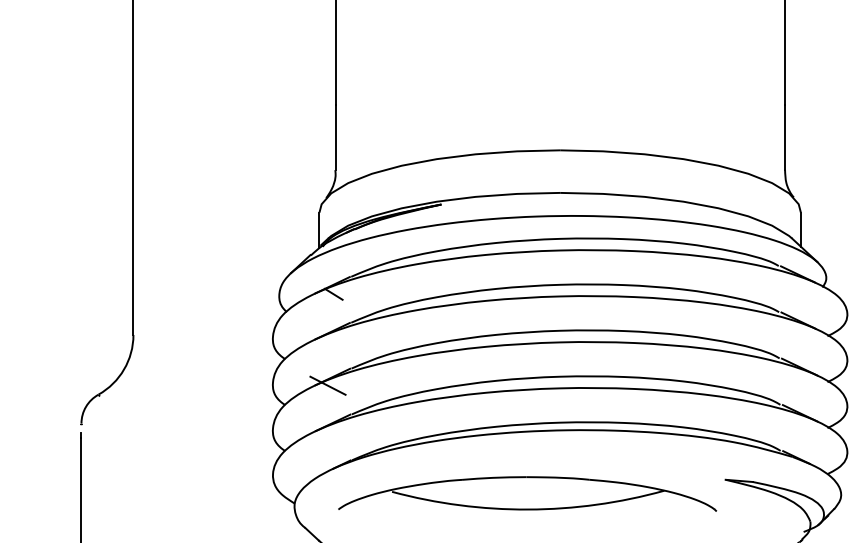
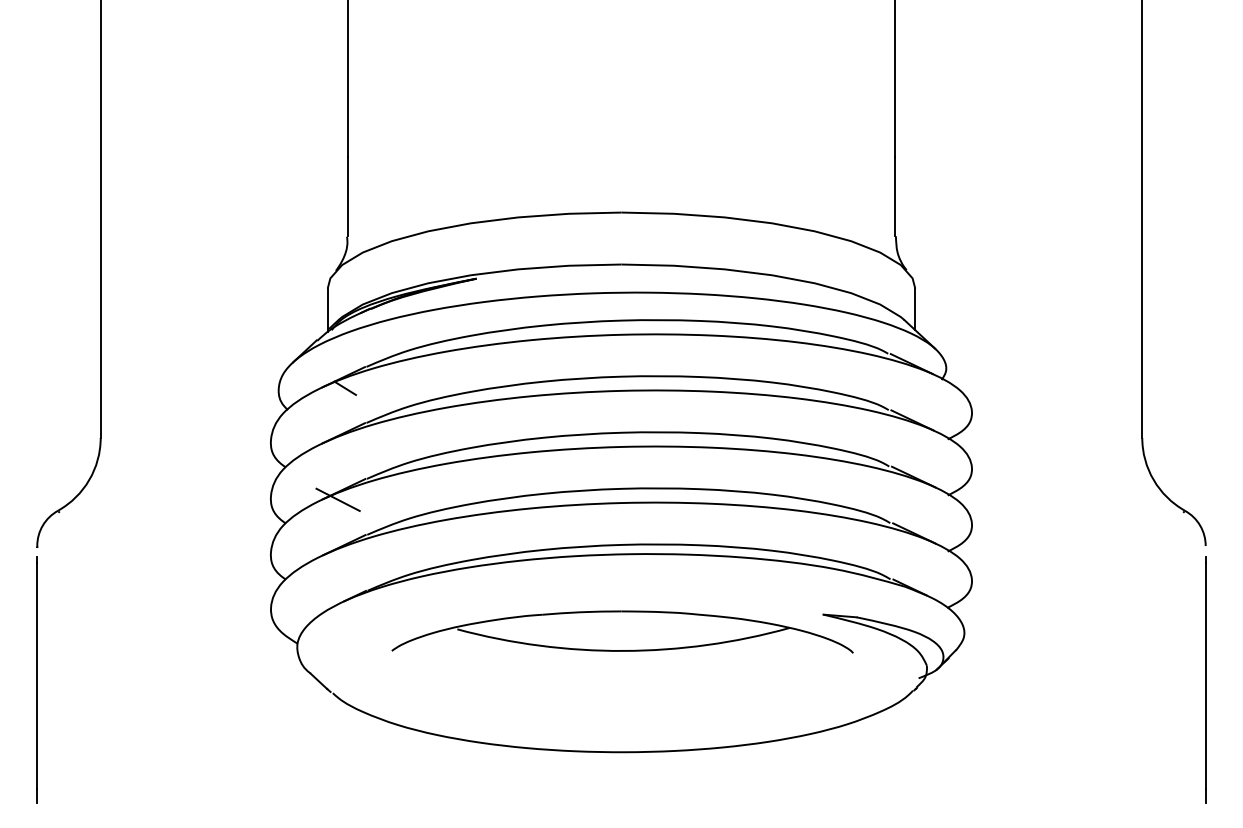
part: (527, 493) -> (622, 631), moved

